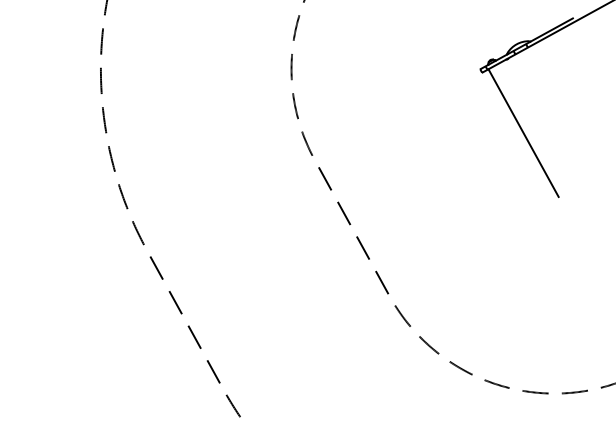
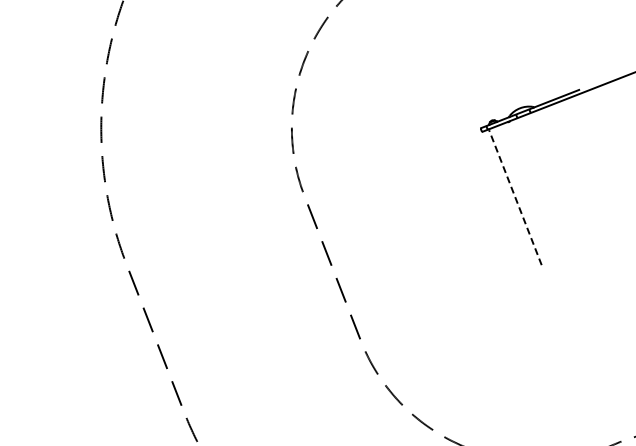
line: (523, 133) -> (515, 197), solid -> dashed

